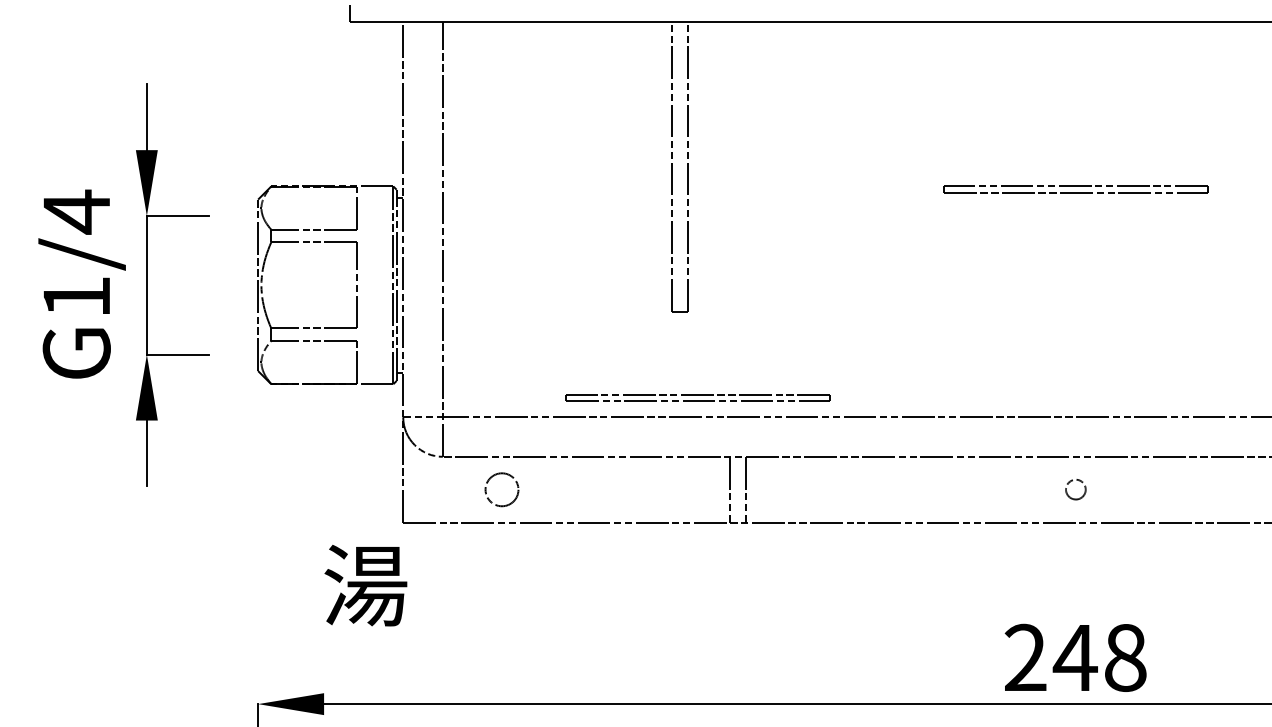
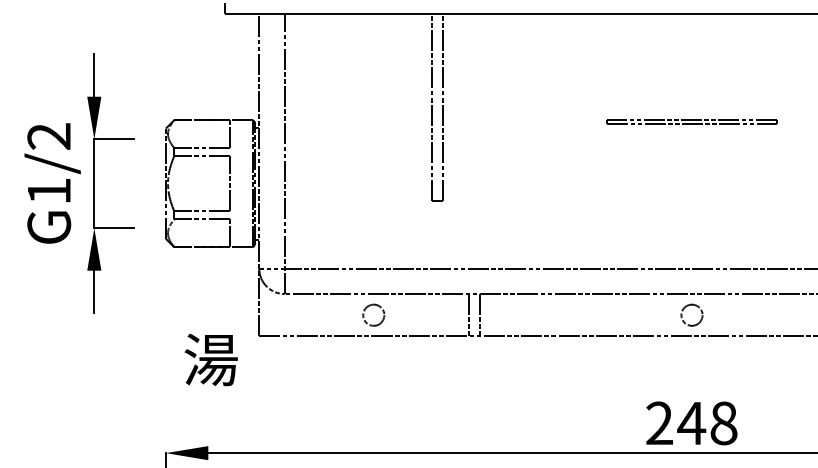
text: (75, 211) -> (48, 136), G1/4 -> G1/2
part: (697, 396) -> (448, 255), removed
circle: (501, 488) -> (373, 314), moved
circle: (1075, 488) -> (691, 314), size x1.67
text: (364, 585) -> (210, 359), moved

